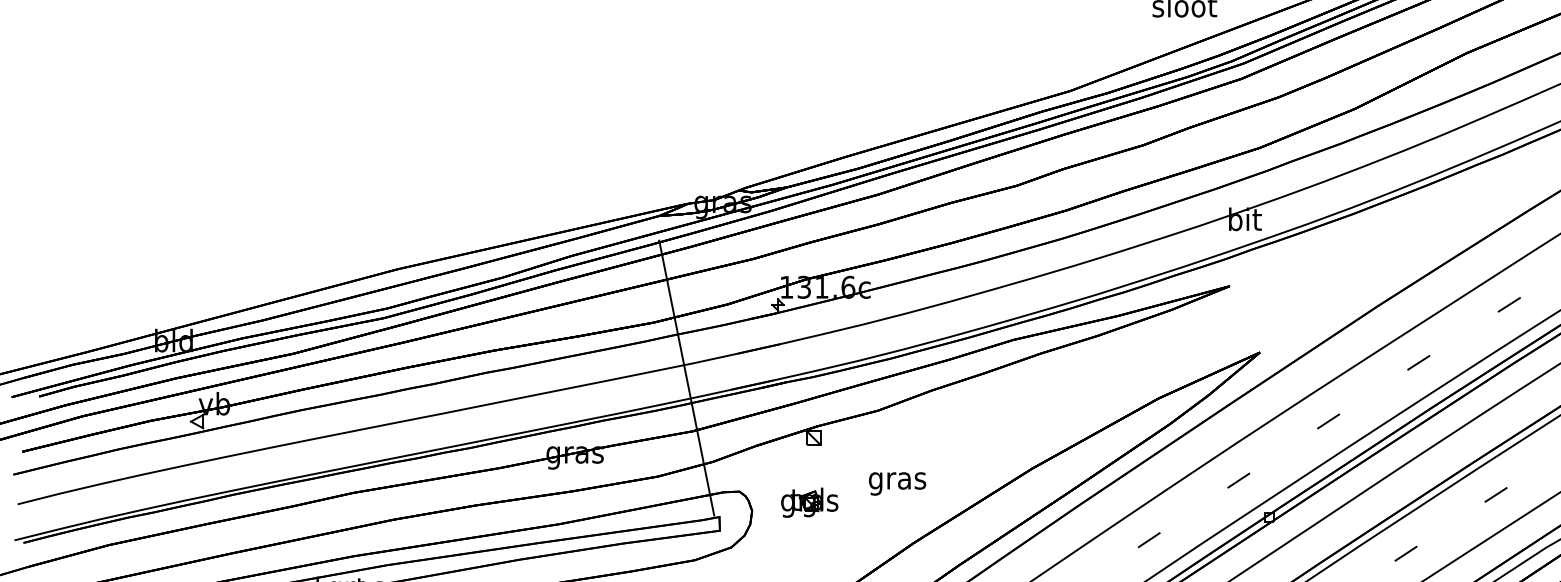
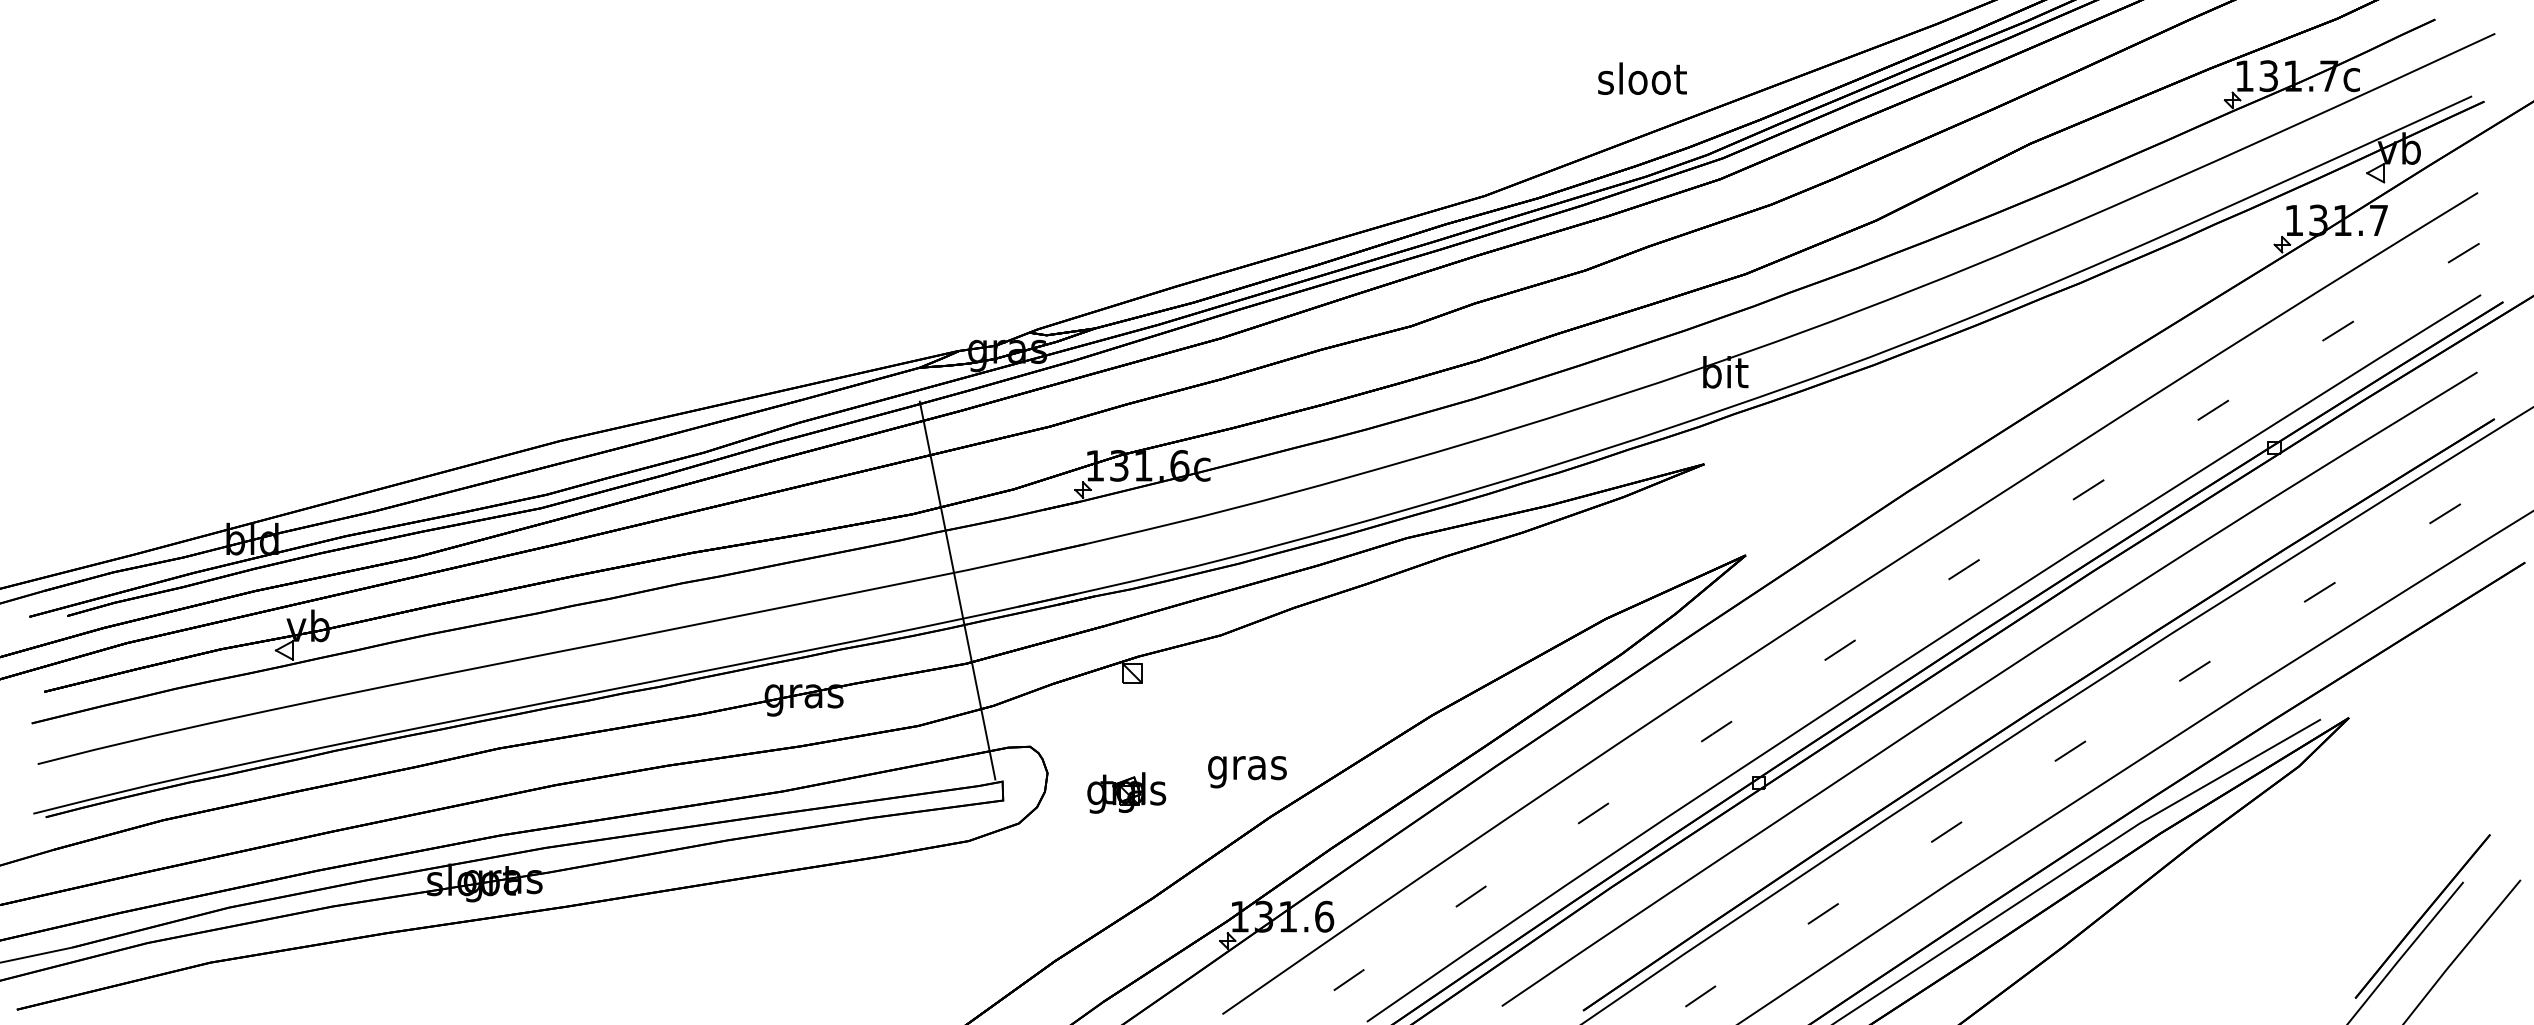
text: (897, 484) -> (1247, 772), moved
part: (809, 502) -> (1126, 792), moved

